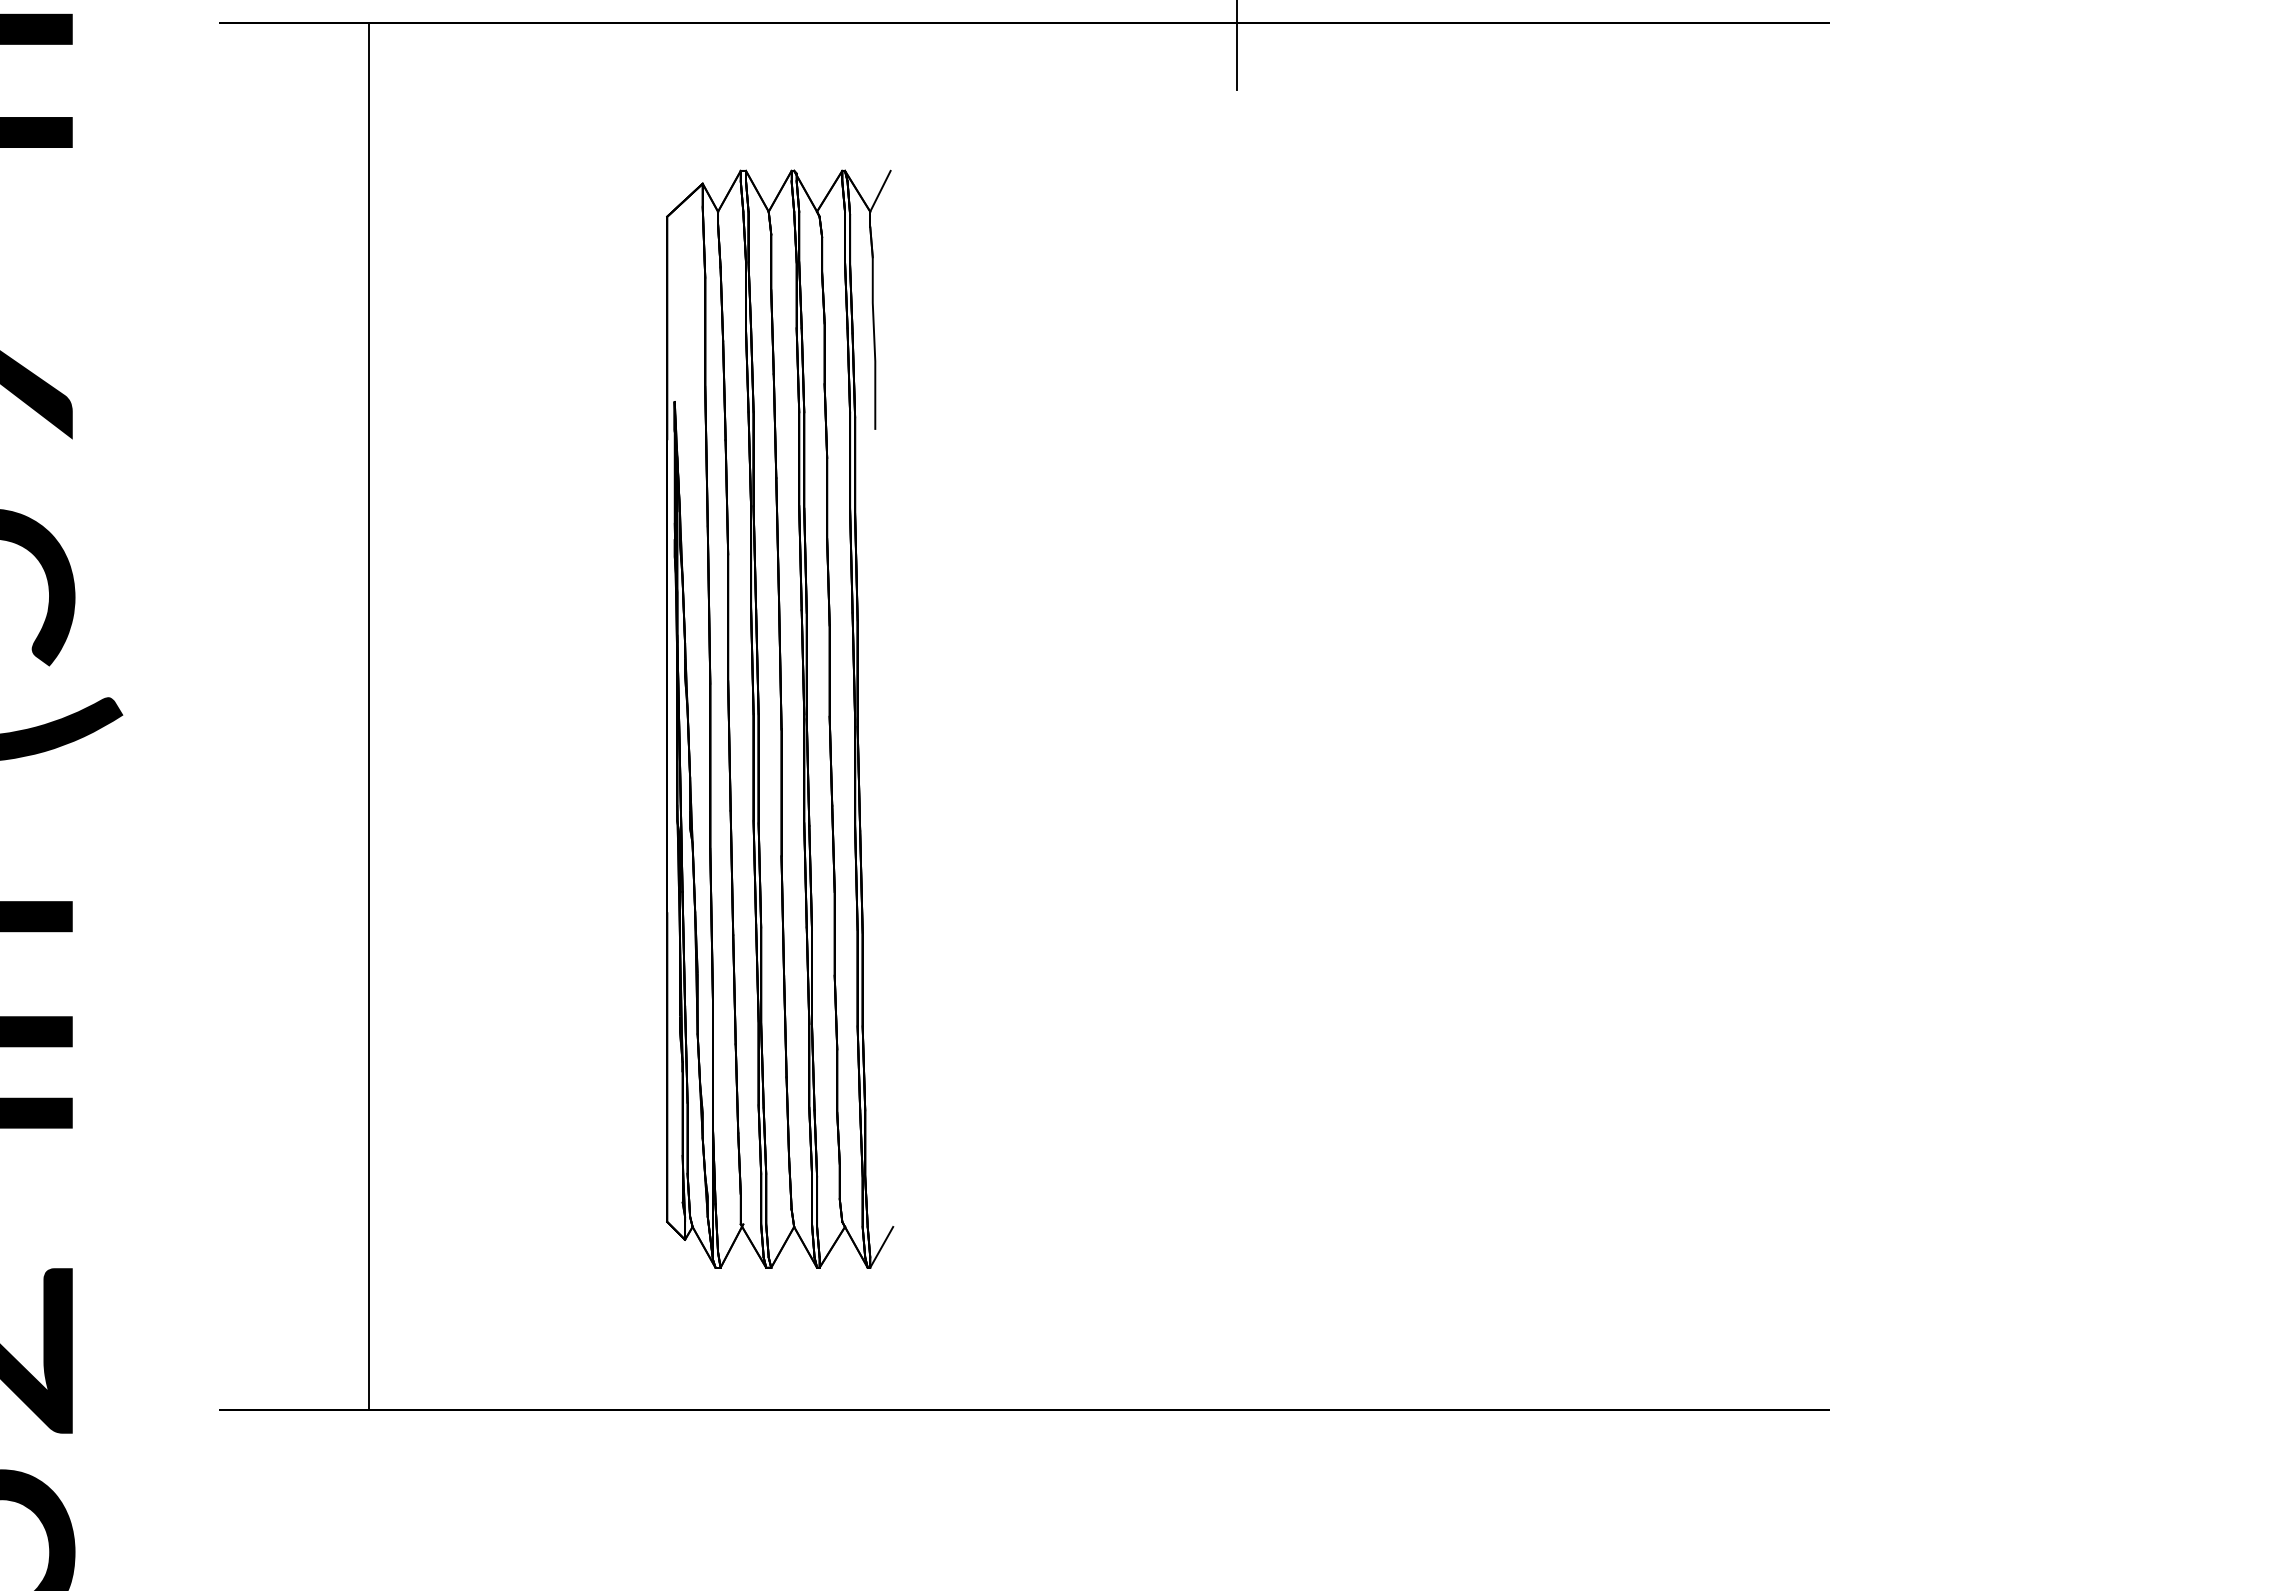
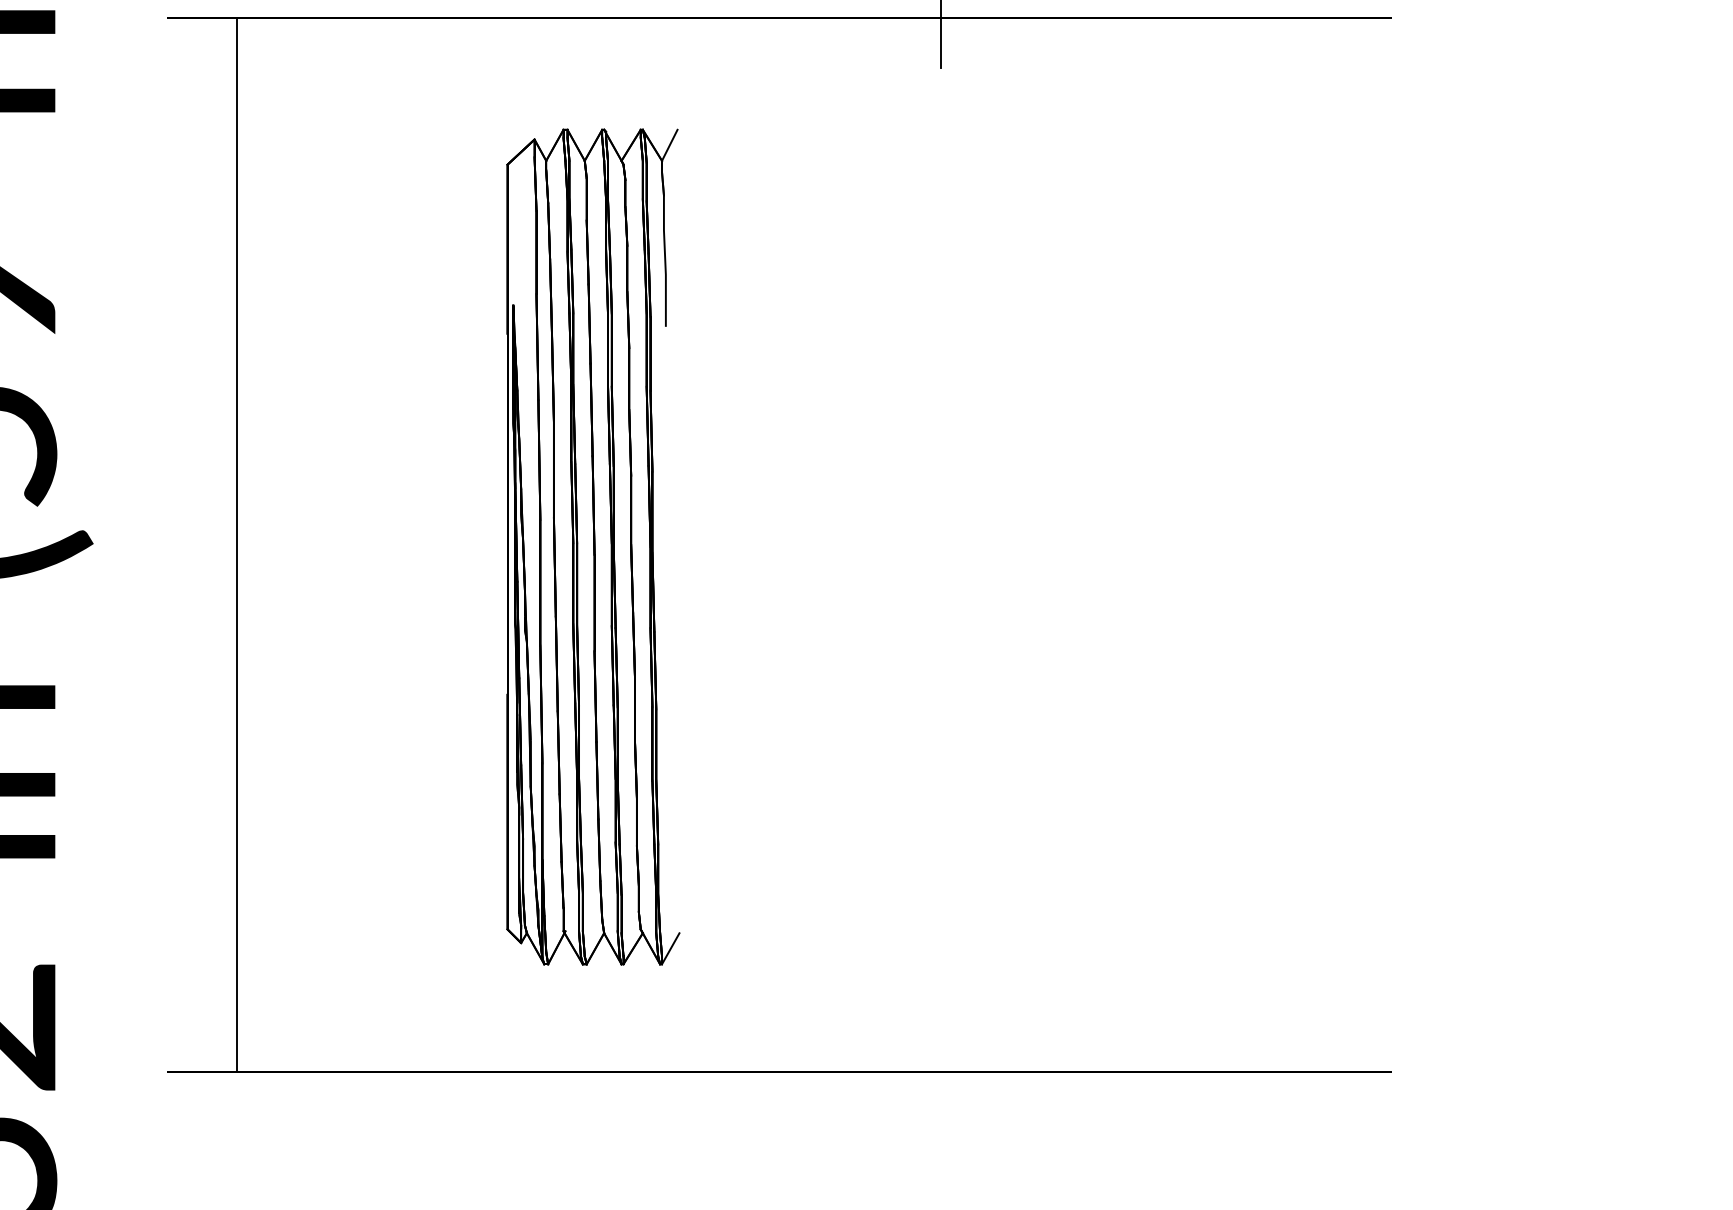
line: (369, 716) -> (236, 544), moved

